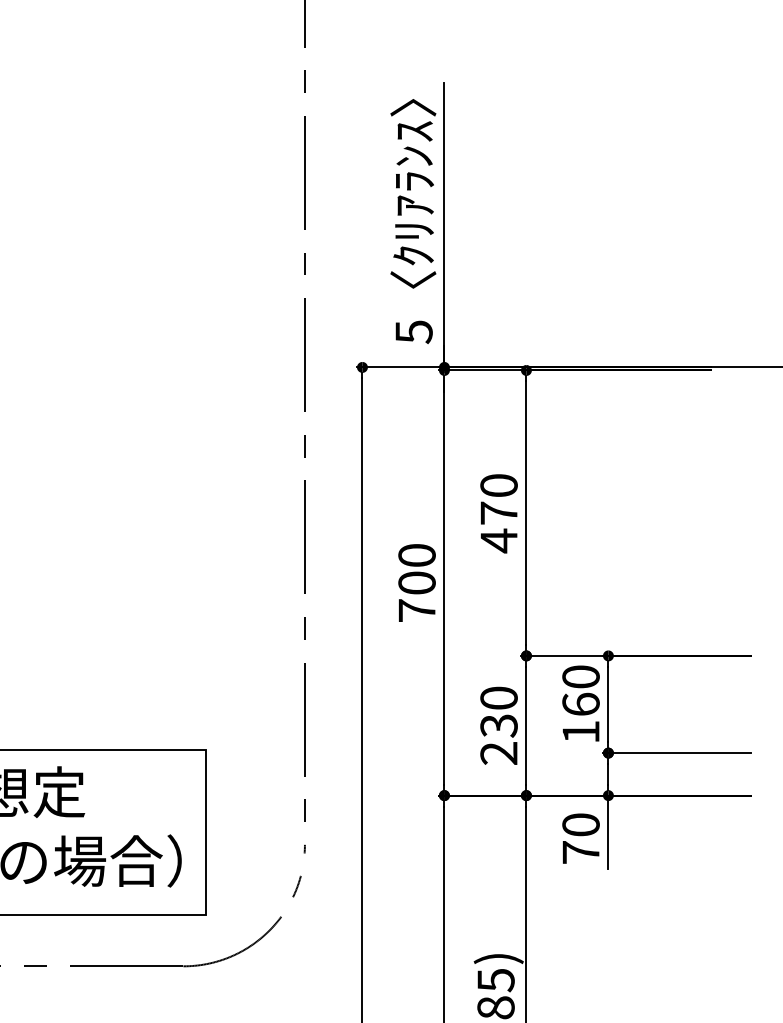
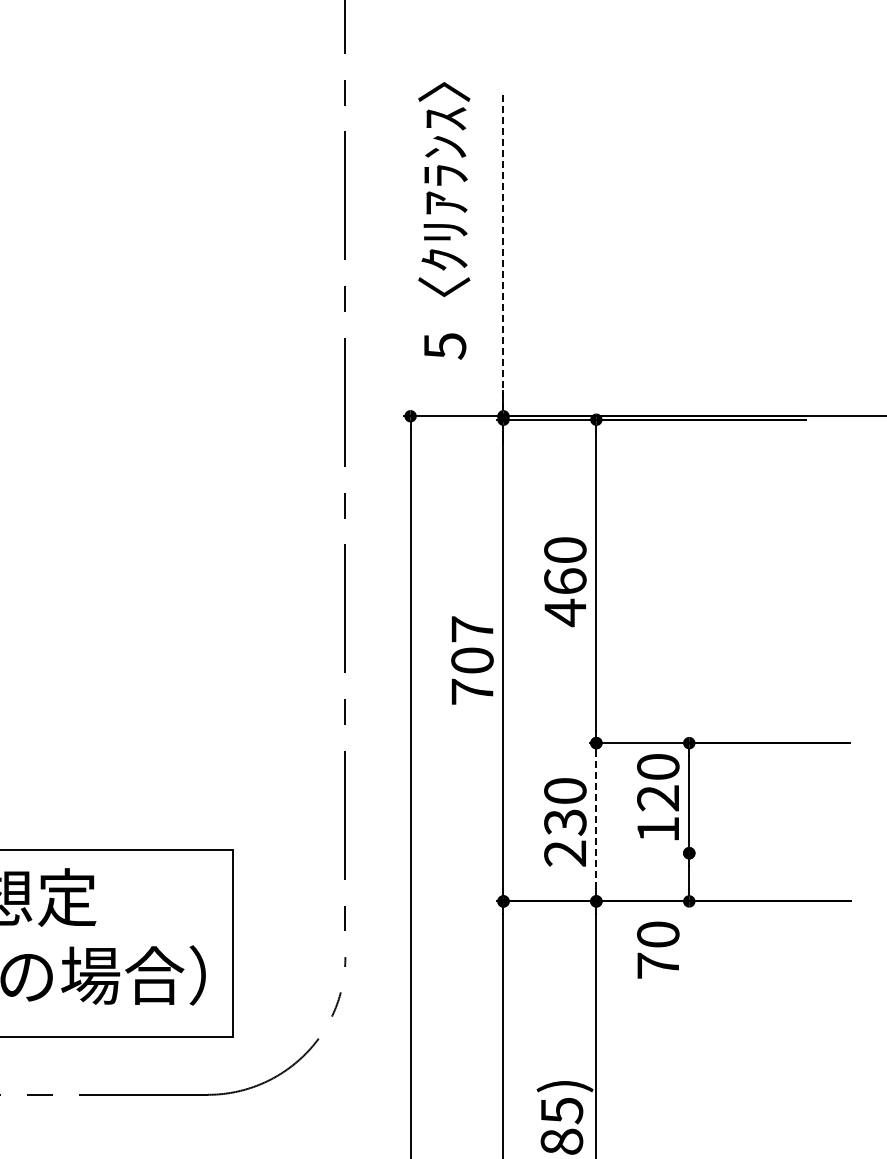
text: (413, 221) -> (444, 220), moved
line: (444, 225) -> (503, 255), solid -> dashed
text: (499, 513) -> (565, 581), 470 -> 460
text: (417, 555) -> (472, 629), 700 -> 707
text: (581, 704) -> (658, 798), 160 -> 120
line: (526, 725) -> (596, 822), solid -> dashed
line: (677, 753) -> (767, 853), removed
line: (608, 831) -> (689, 942), removed

